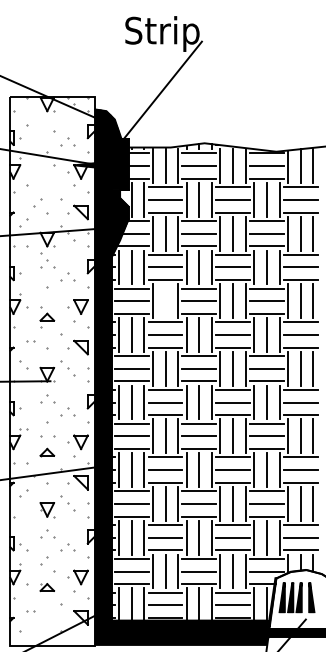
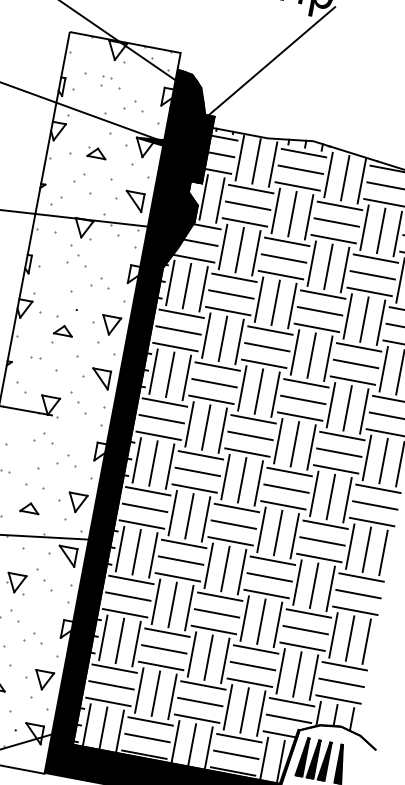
part: (44, 128) -> (106, 82), added
part: (47, 181) -> (97, 152), added
line: (165, 301) -> (222, 339), added

